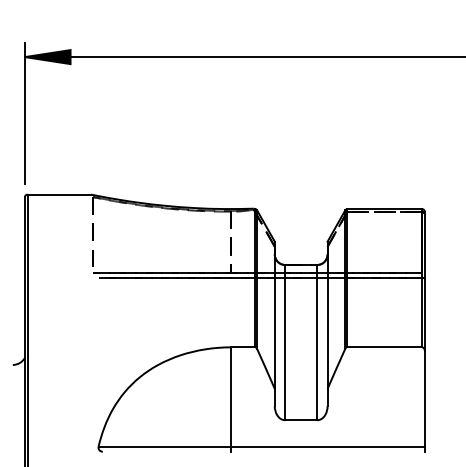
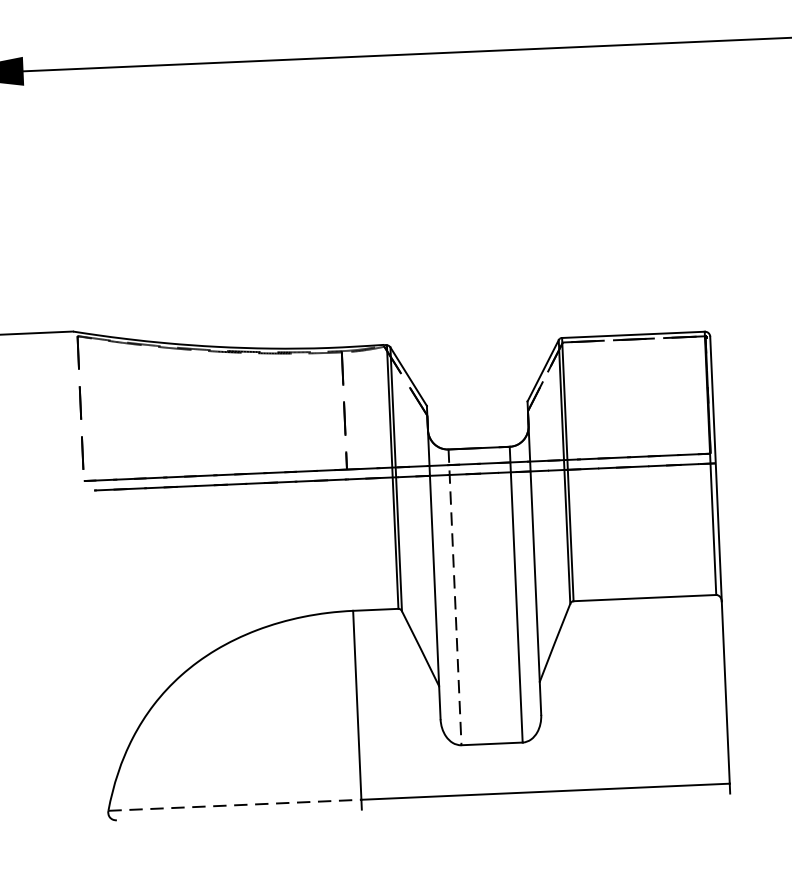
line: (285, 342) -> (455, 597), solid -> dashed
line: (165, 446) -> (235, 805), solid -> dashed

